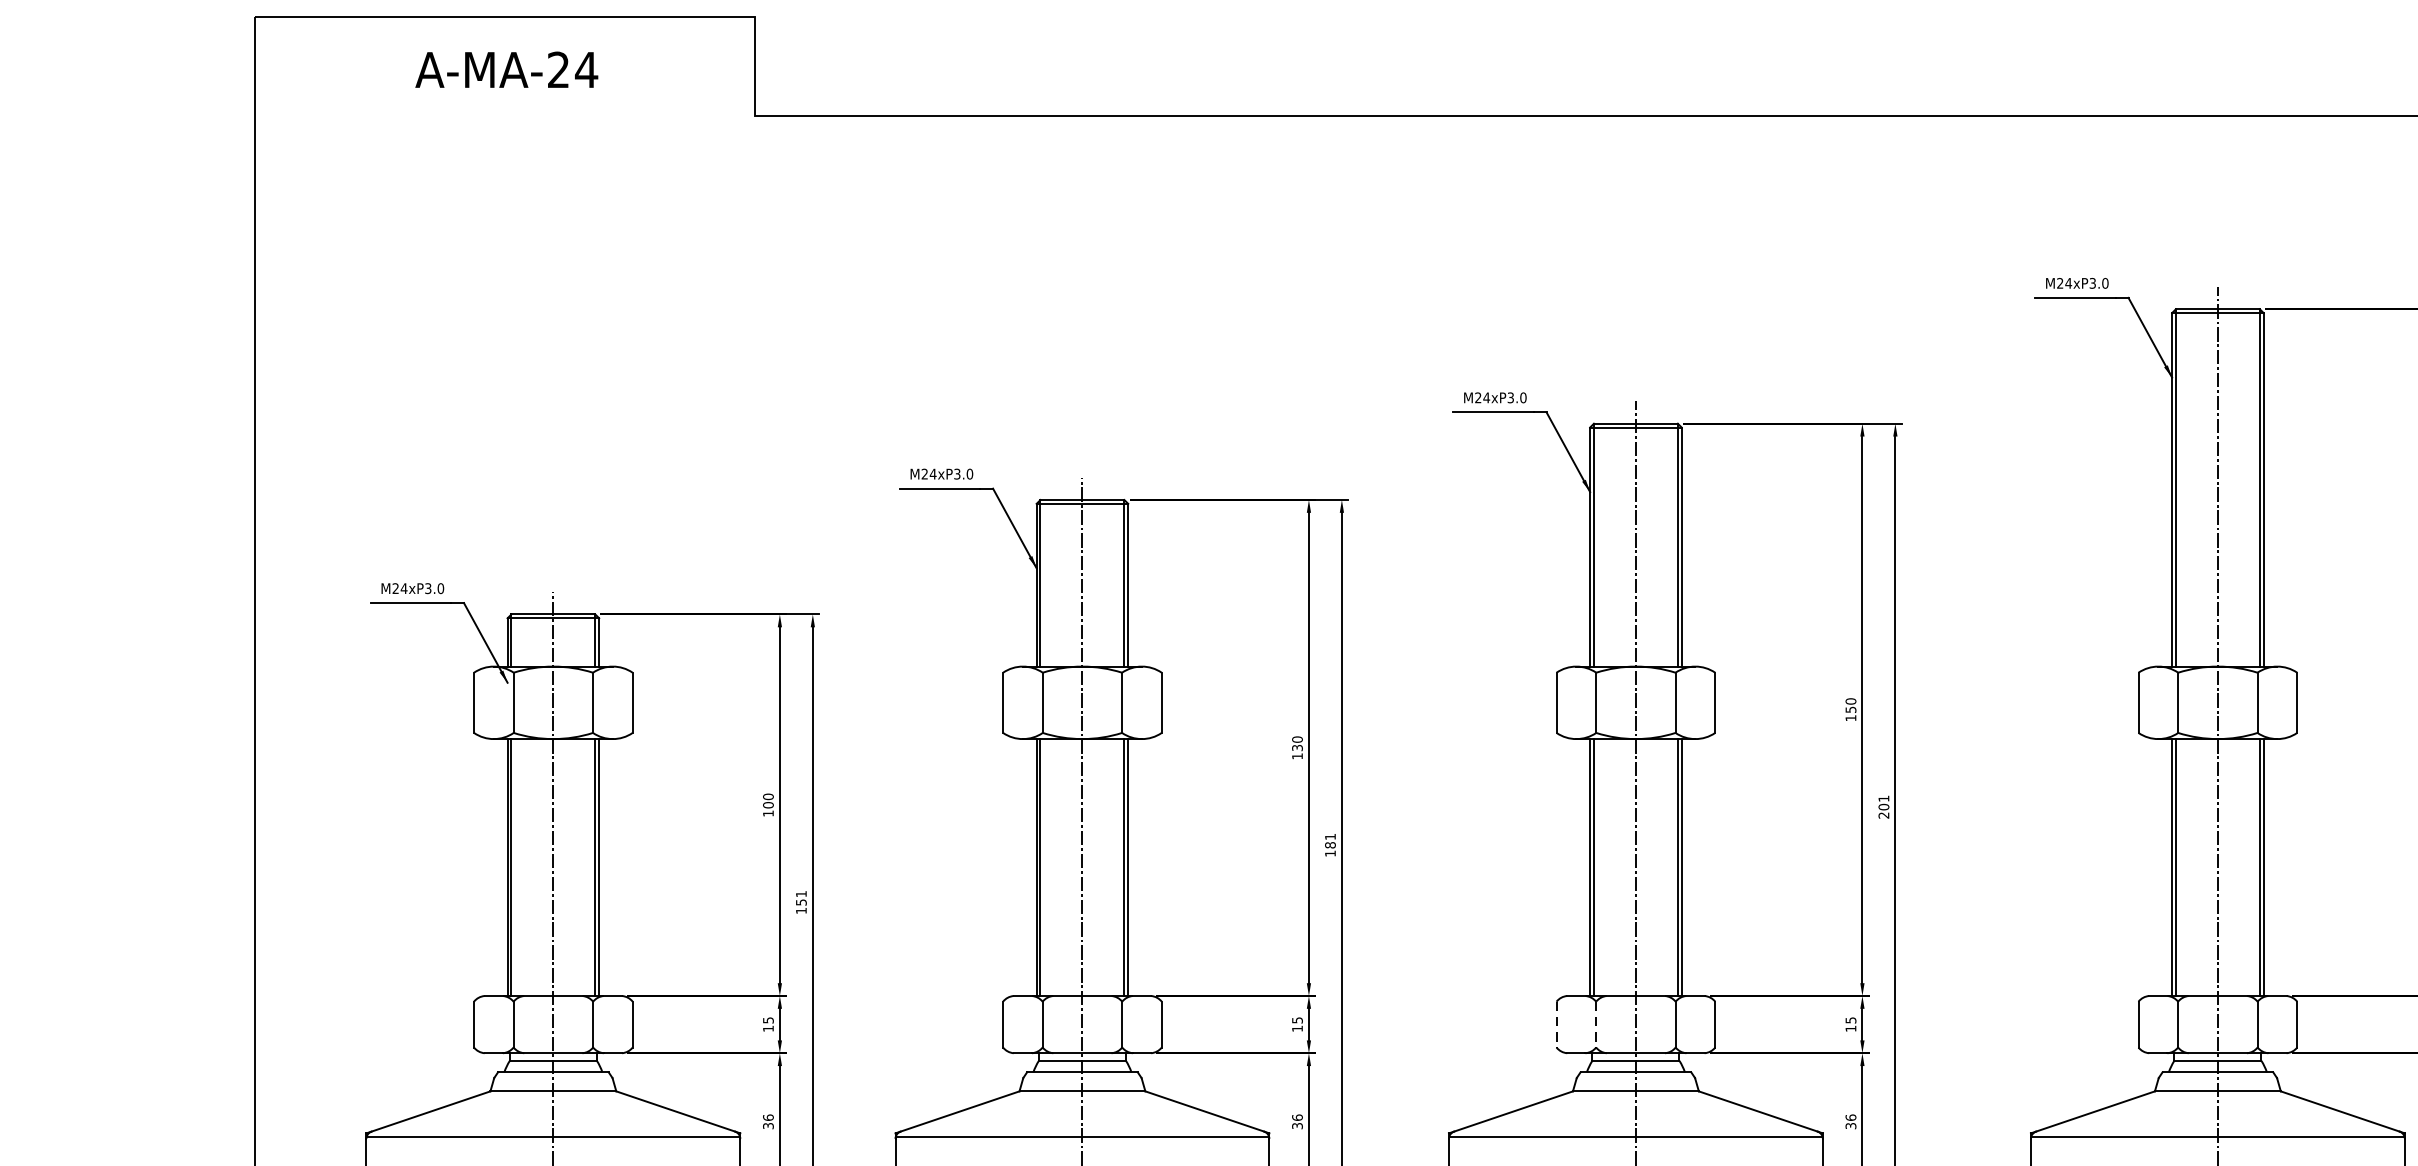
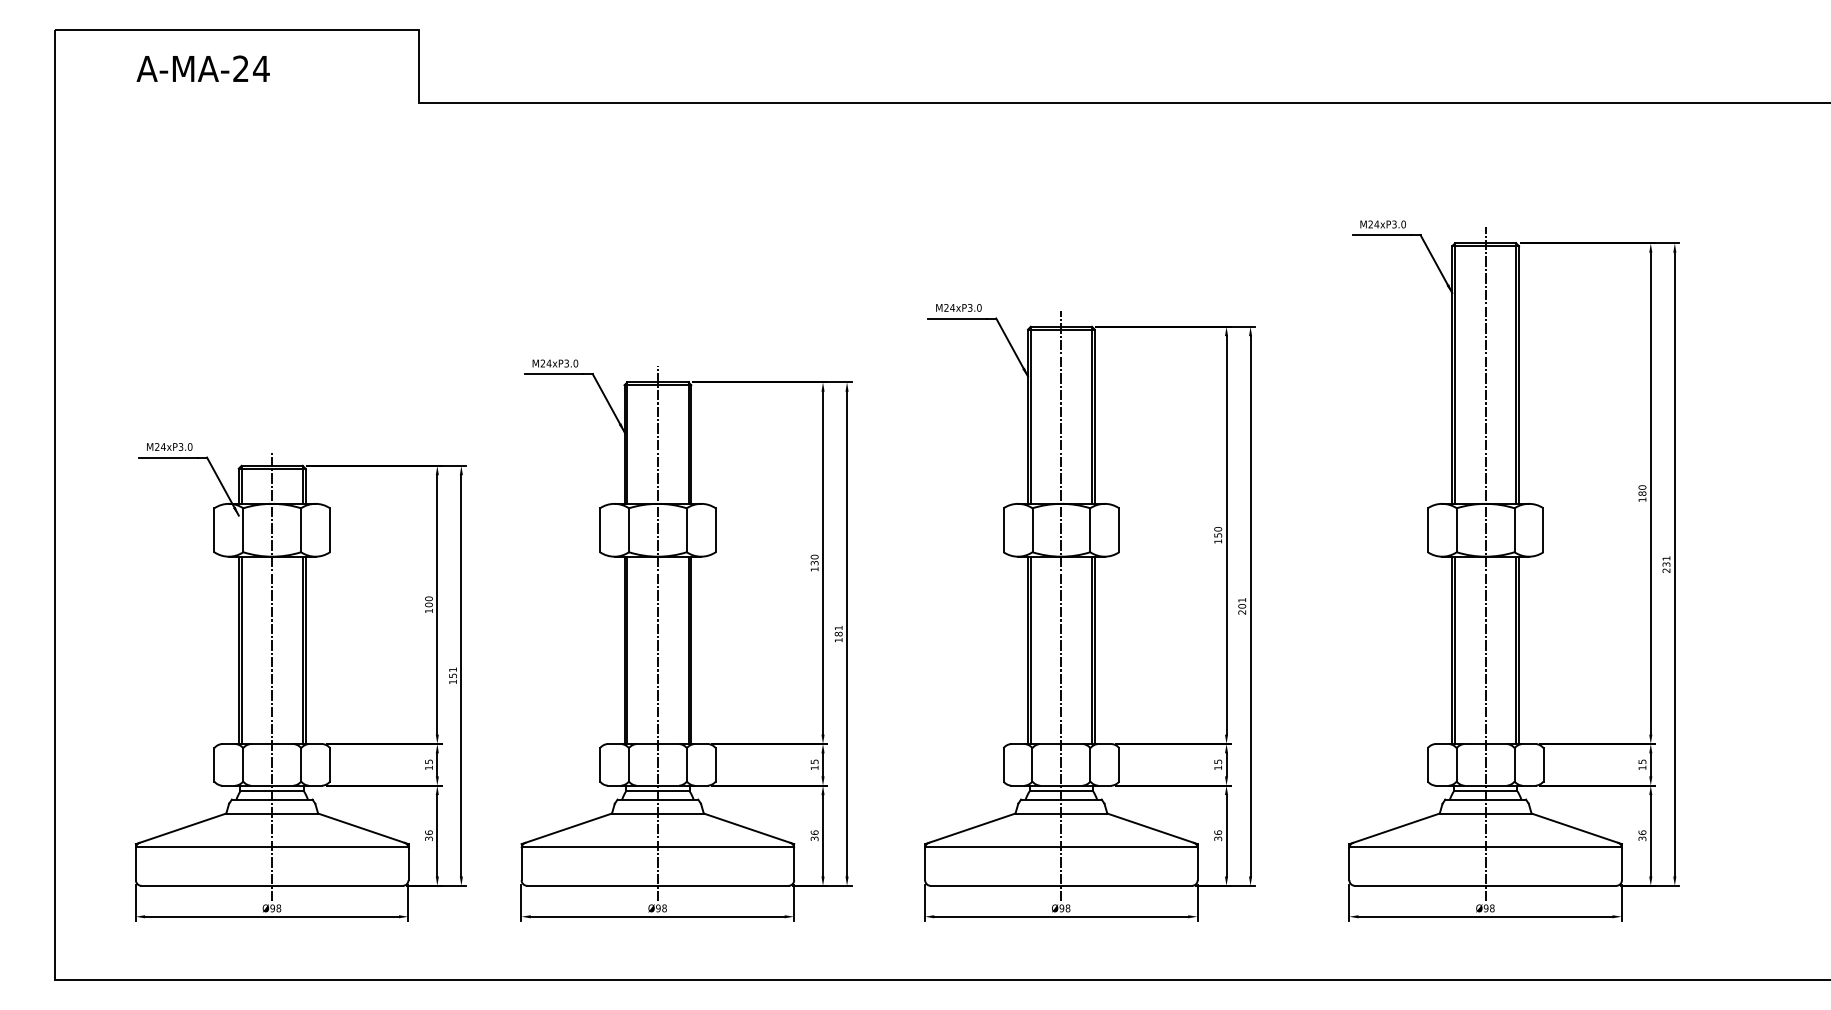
text: (505, 69) -> (202, 68), moved
line: (1556, 1024) -> (1003, 764), dashed -> solid
line: (1596, 1024) -> (1032, 764), dashed -> solid

